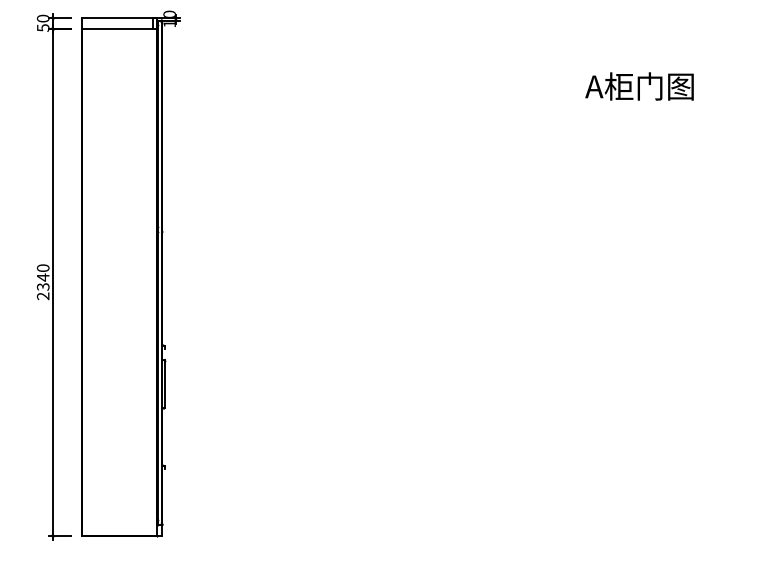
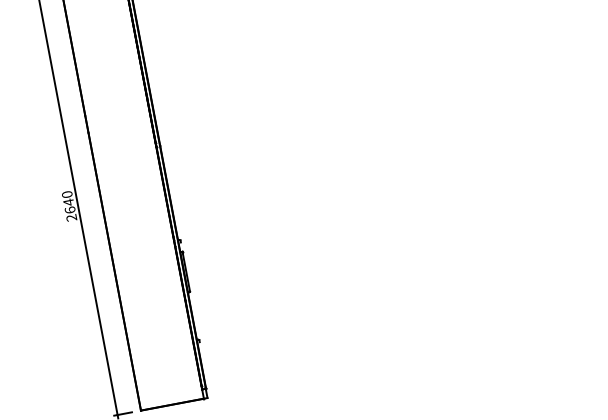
text: (42, 286) -> (69, 209), 2340 -> 2640

